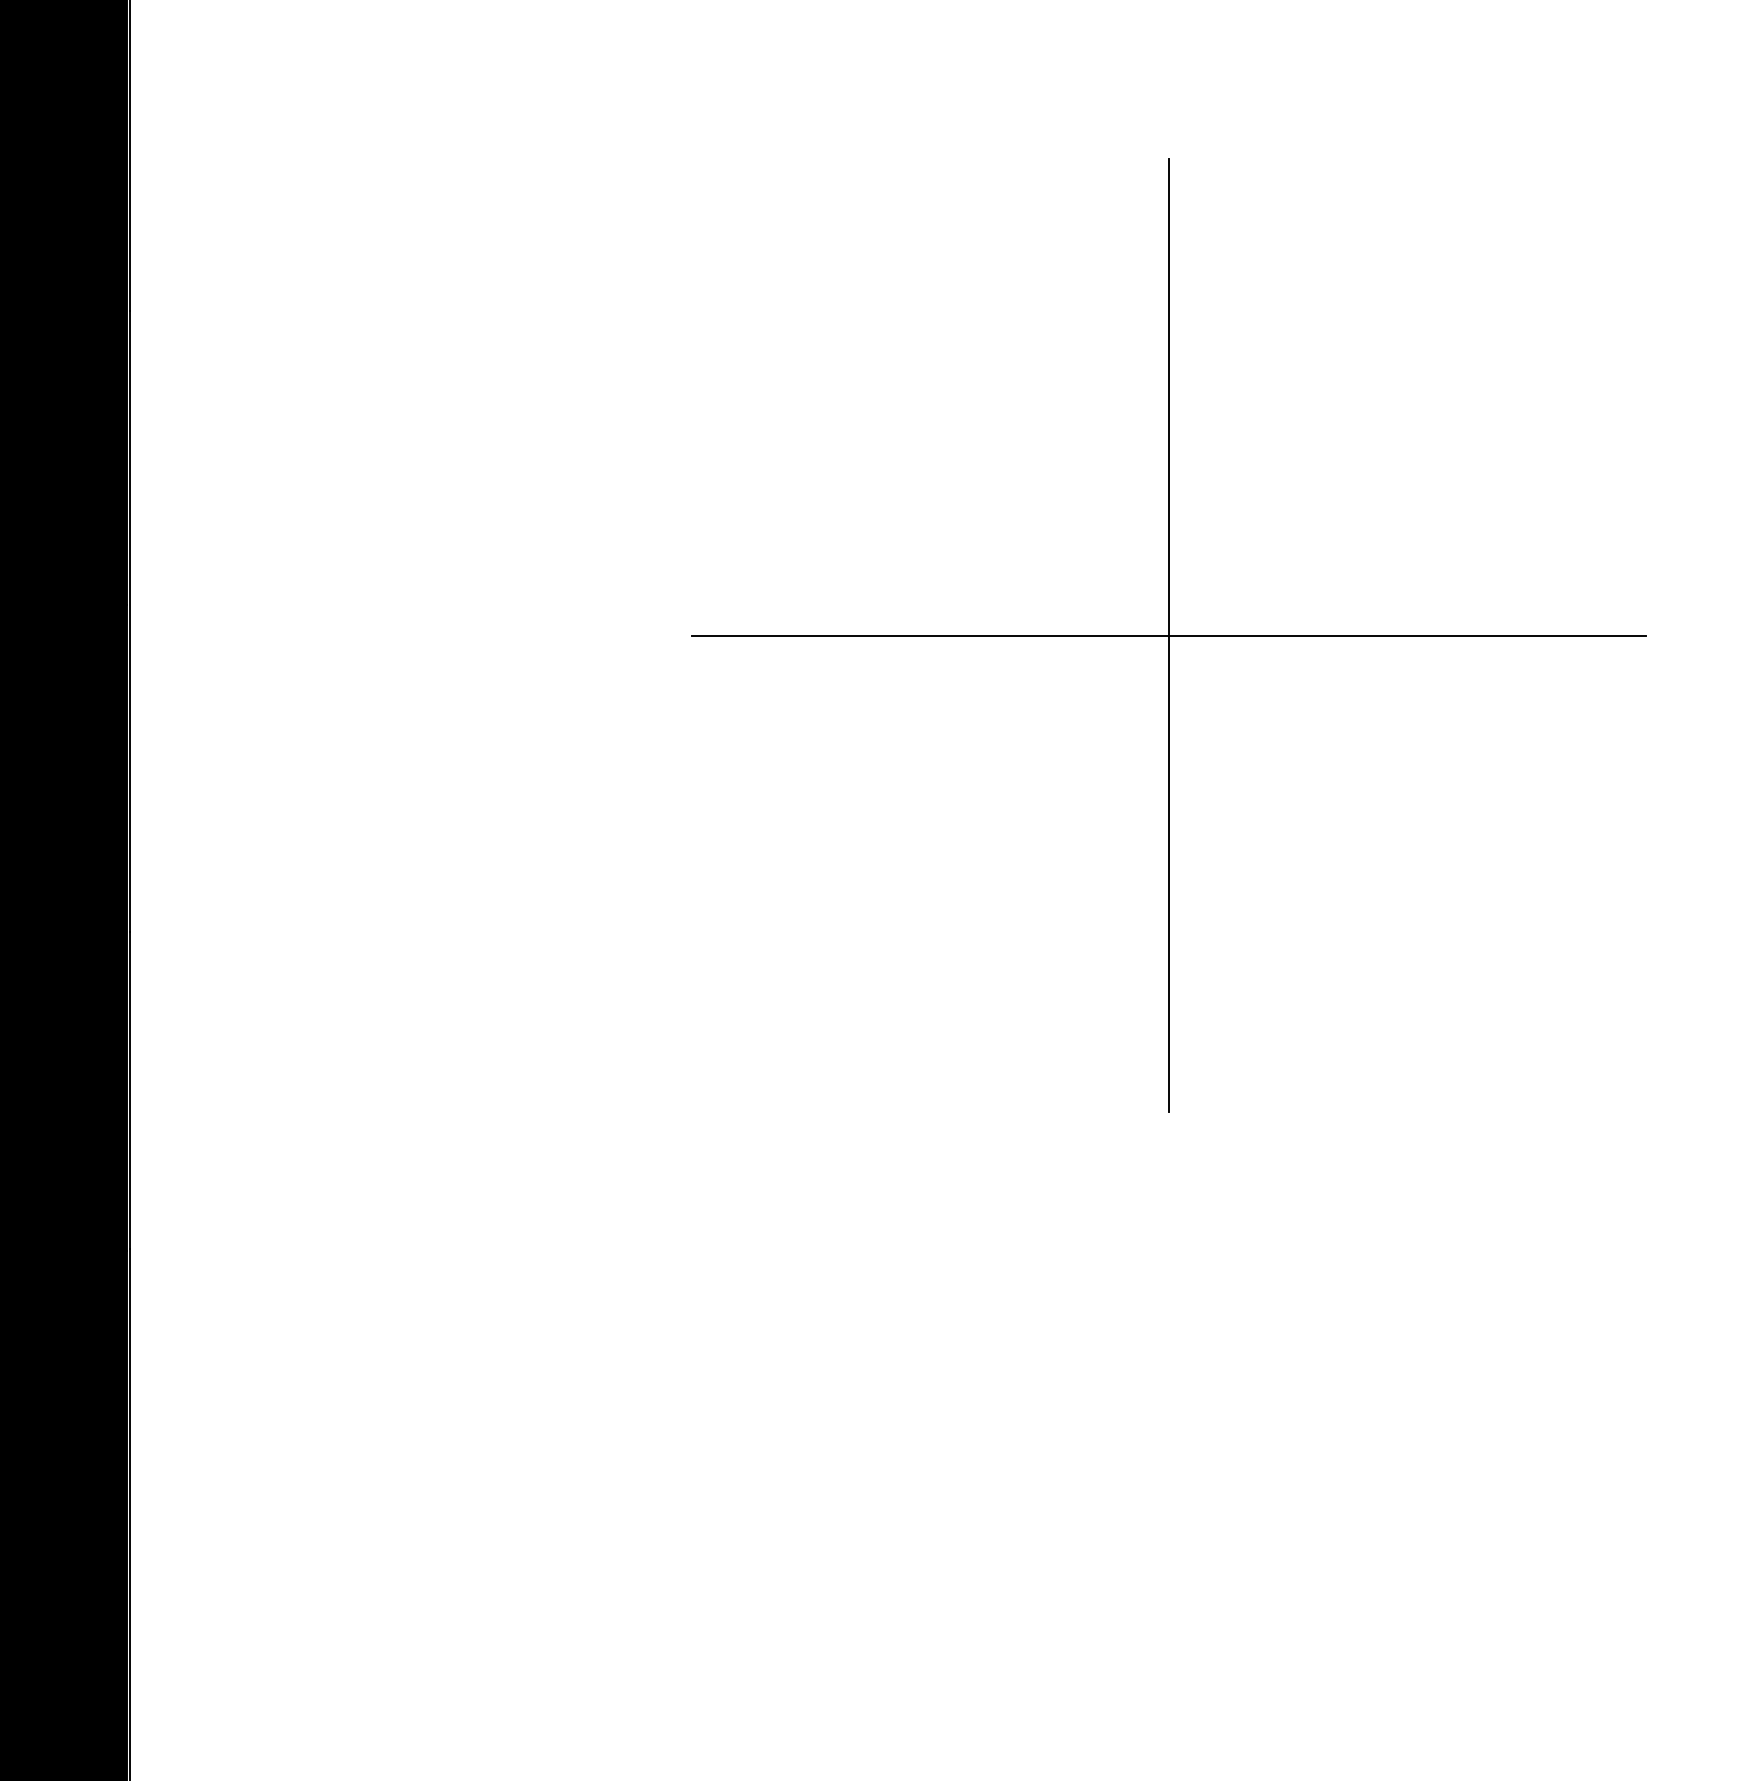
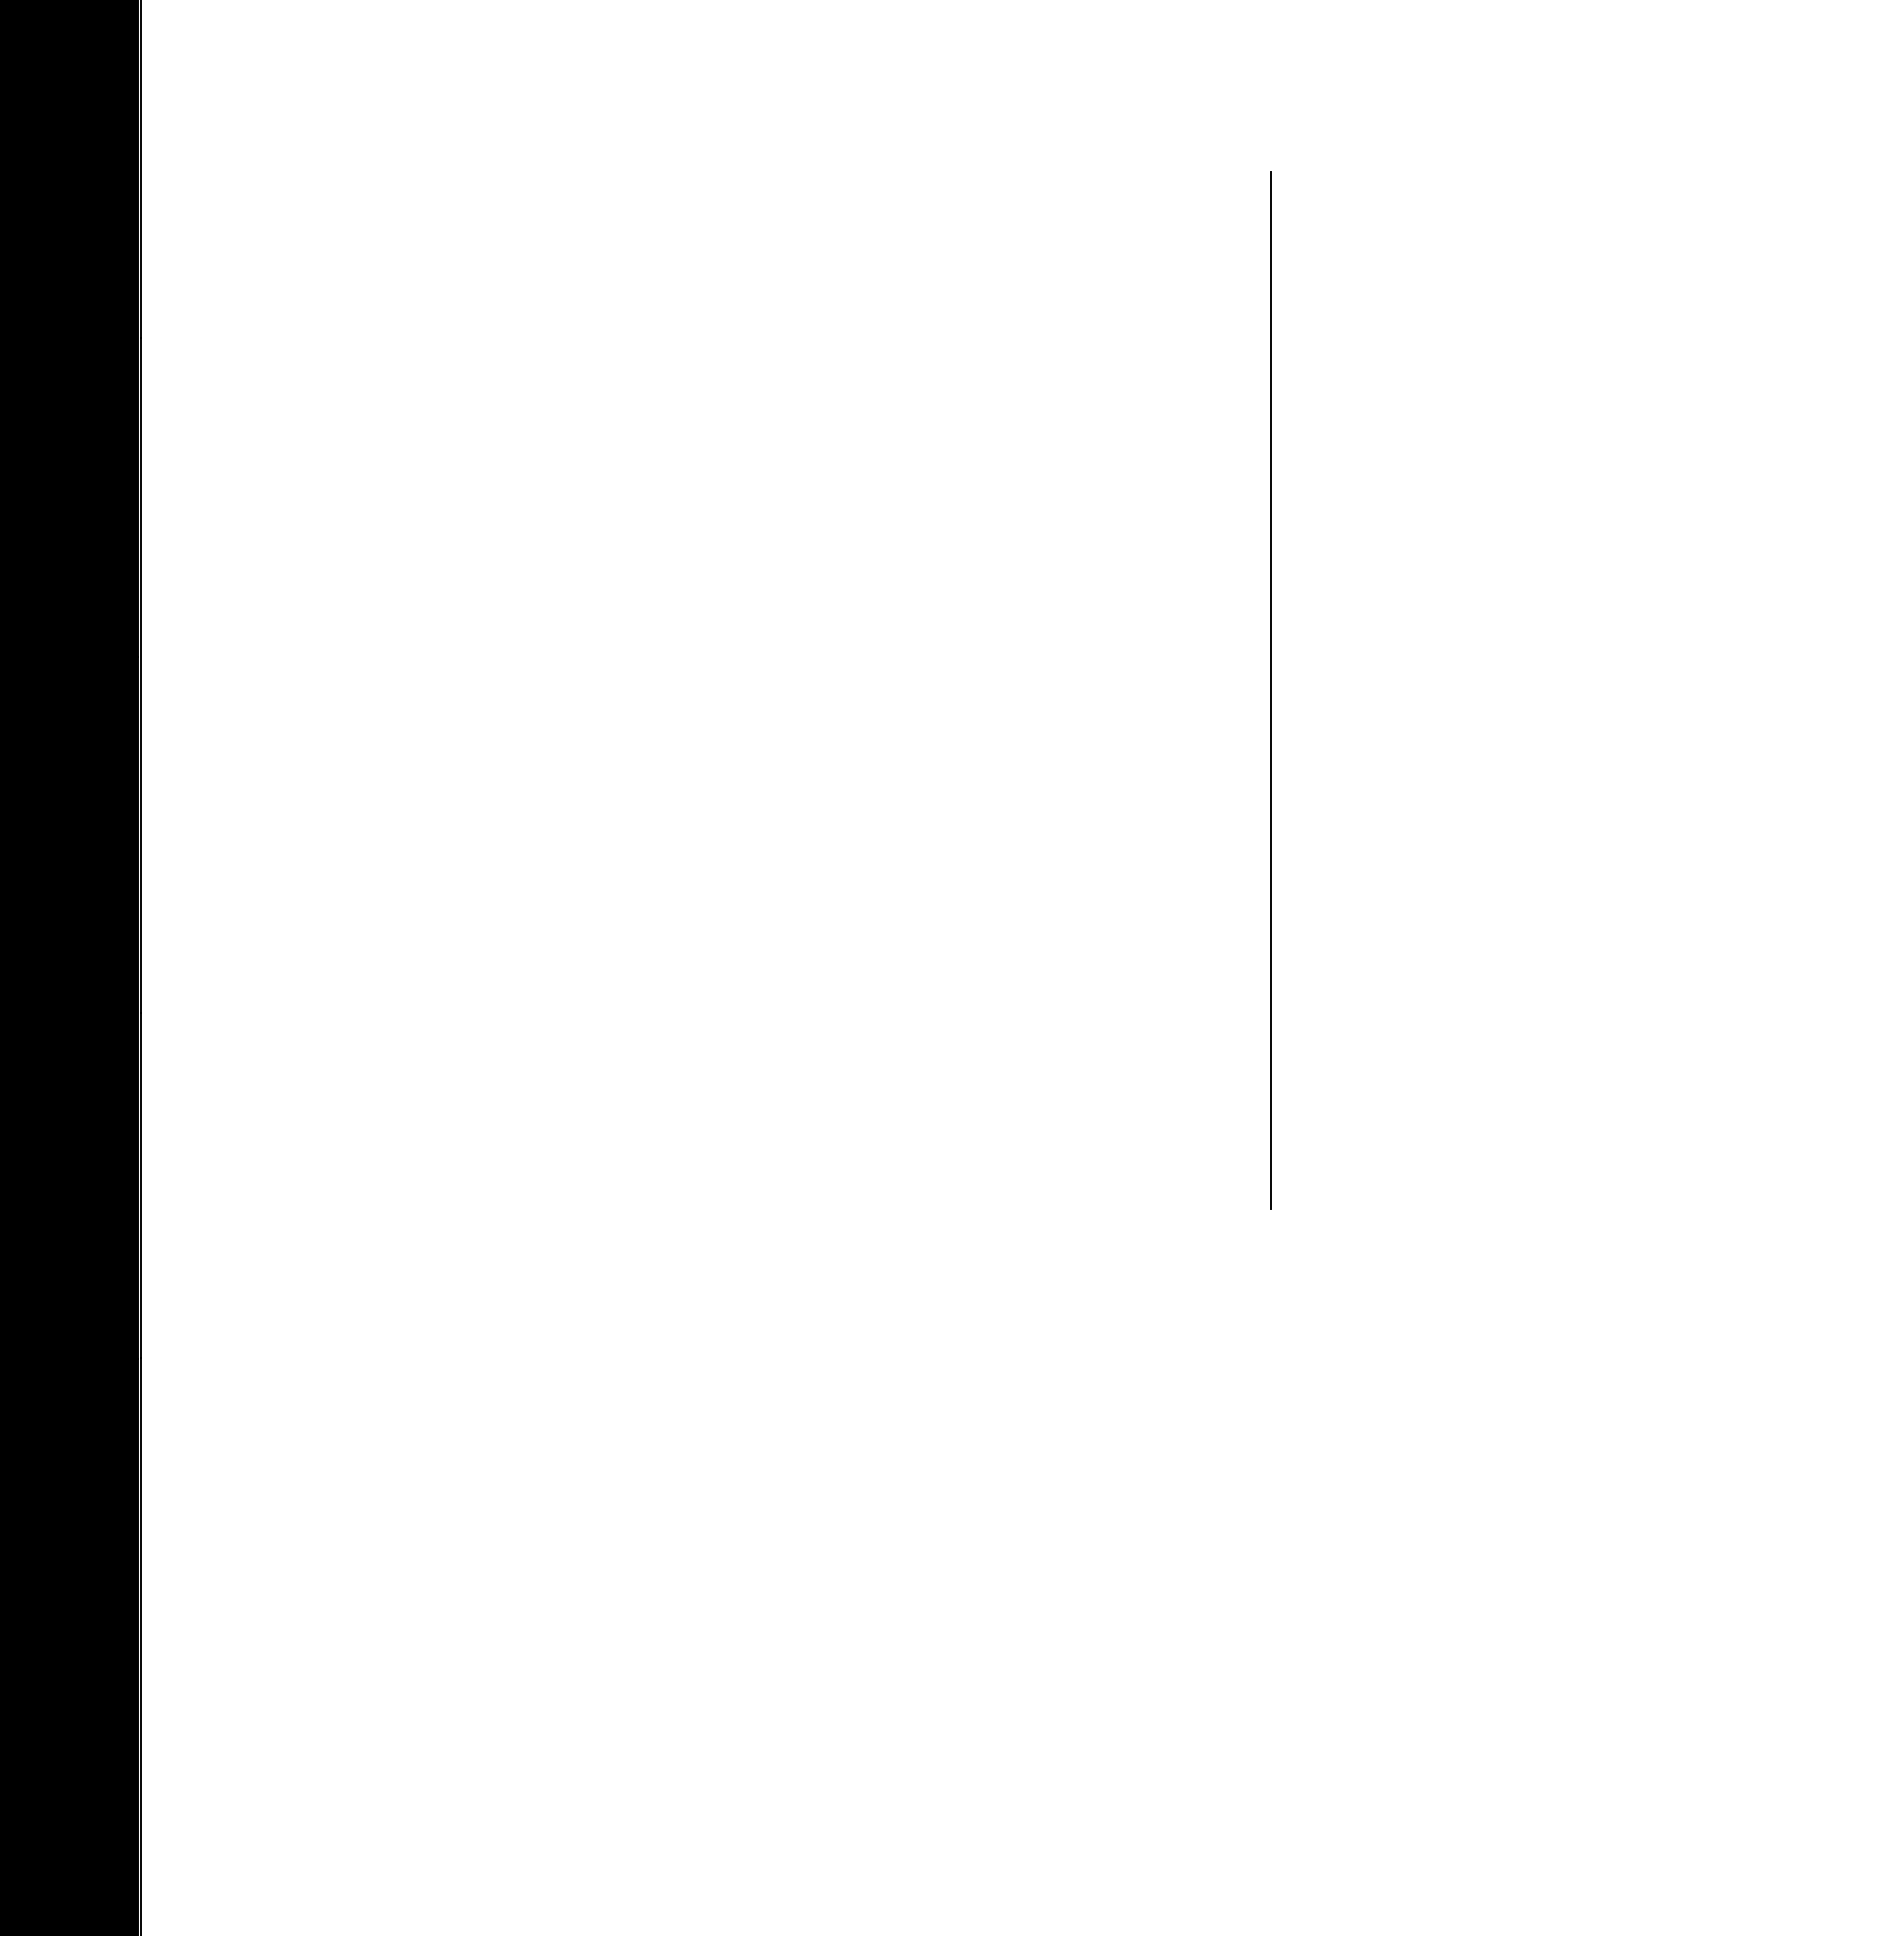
line: (1168, 635) -> (1270, 690), removed

